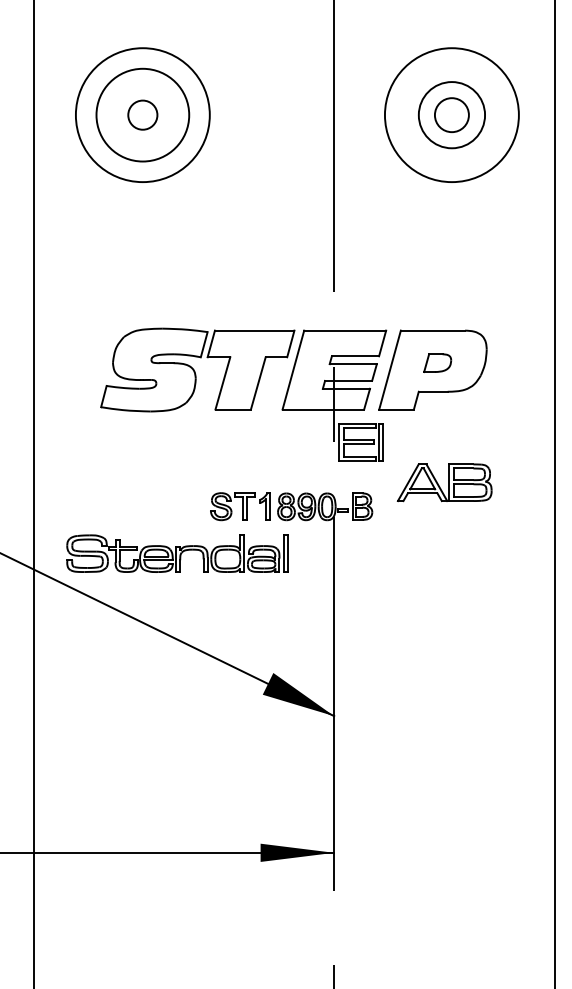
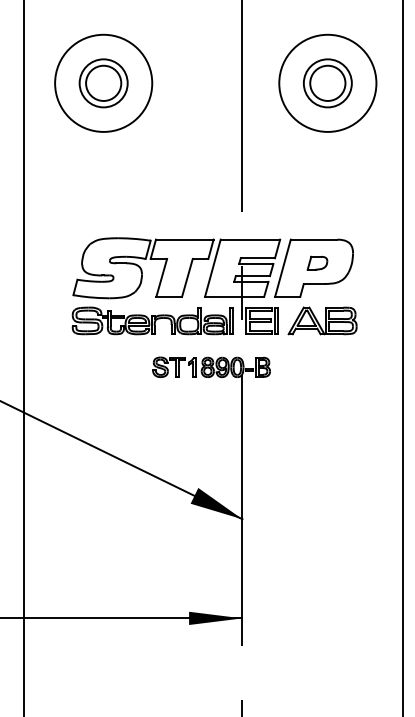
circle: (142, 114) -> (103, 82), size x1.67
circle: (451, 114) -> (327, 82), size x1.43
circle: (142, 115) -> (103, 83), size x0.71
part: (444, 482) -> (322, 320), moved
part: (177, 553) -> (152, 320), moved

